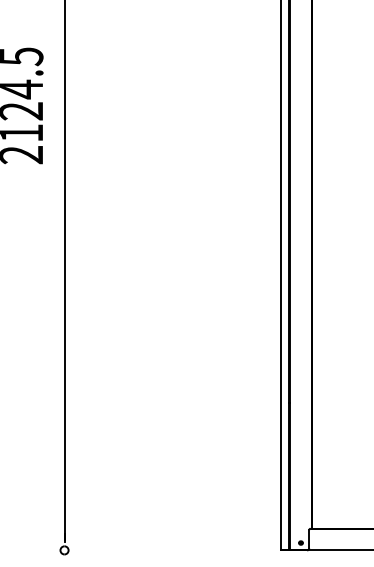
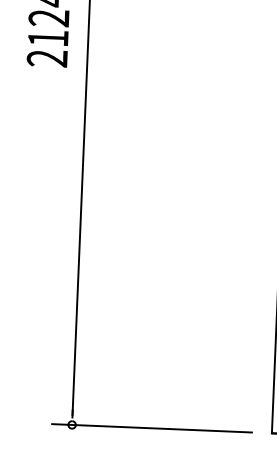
line: (150, 550) -> (151, 428), added

